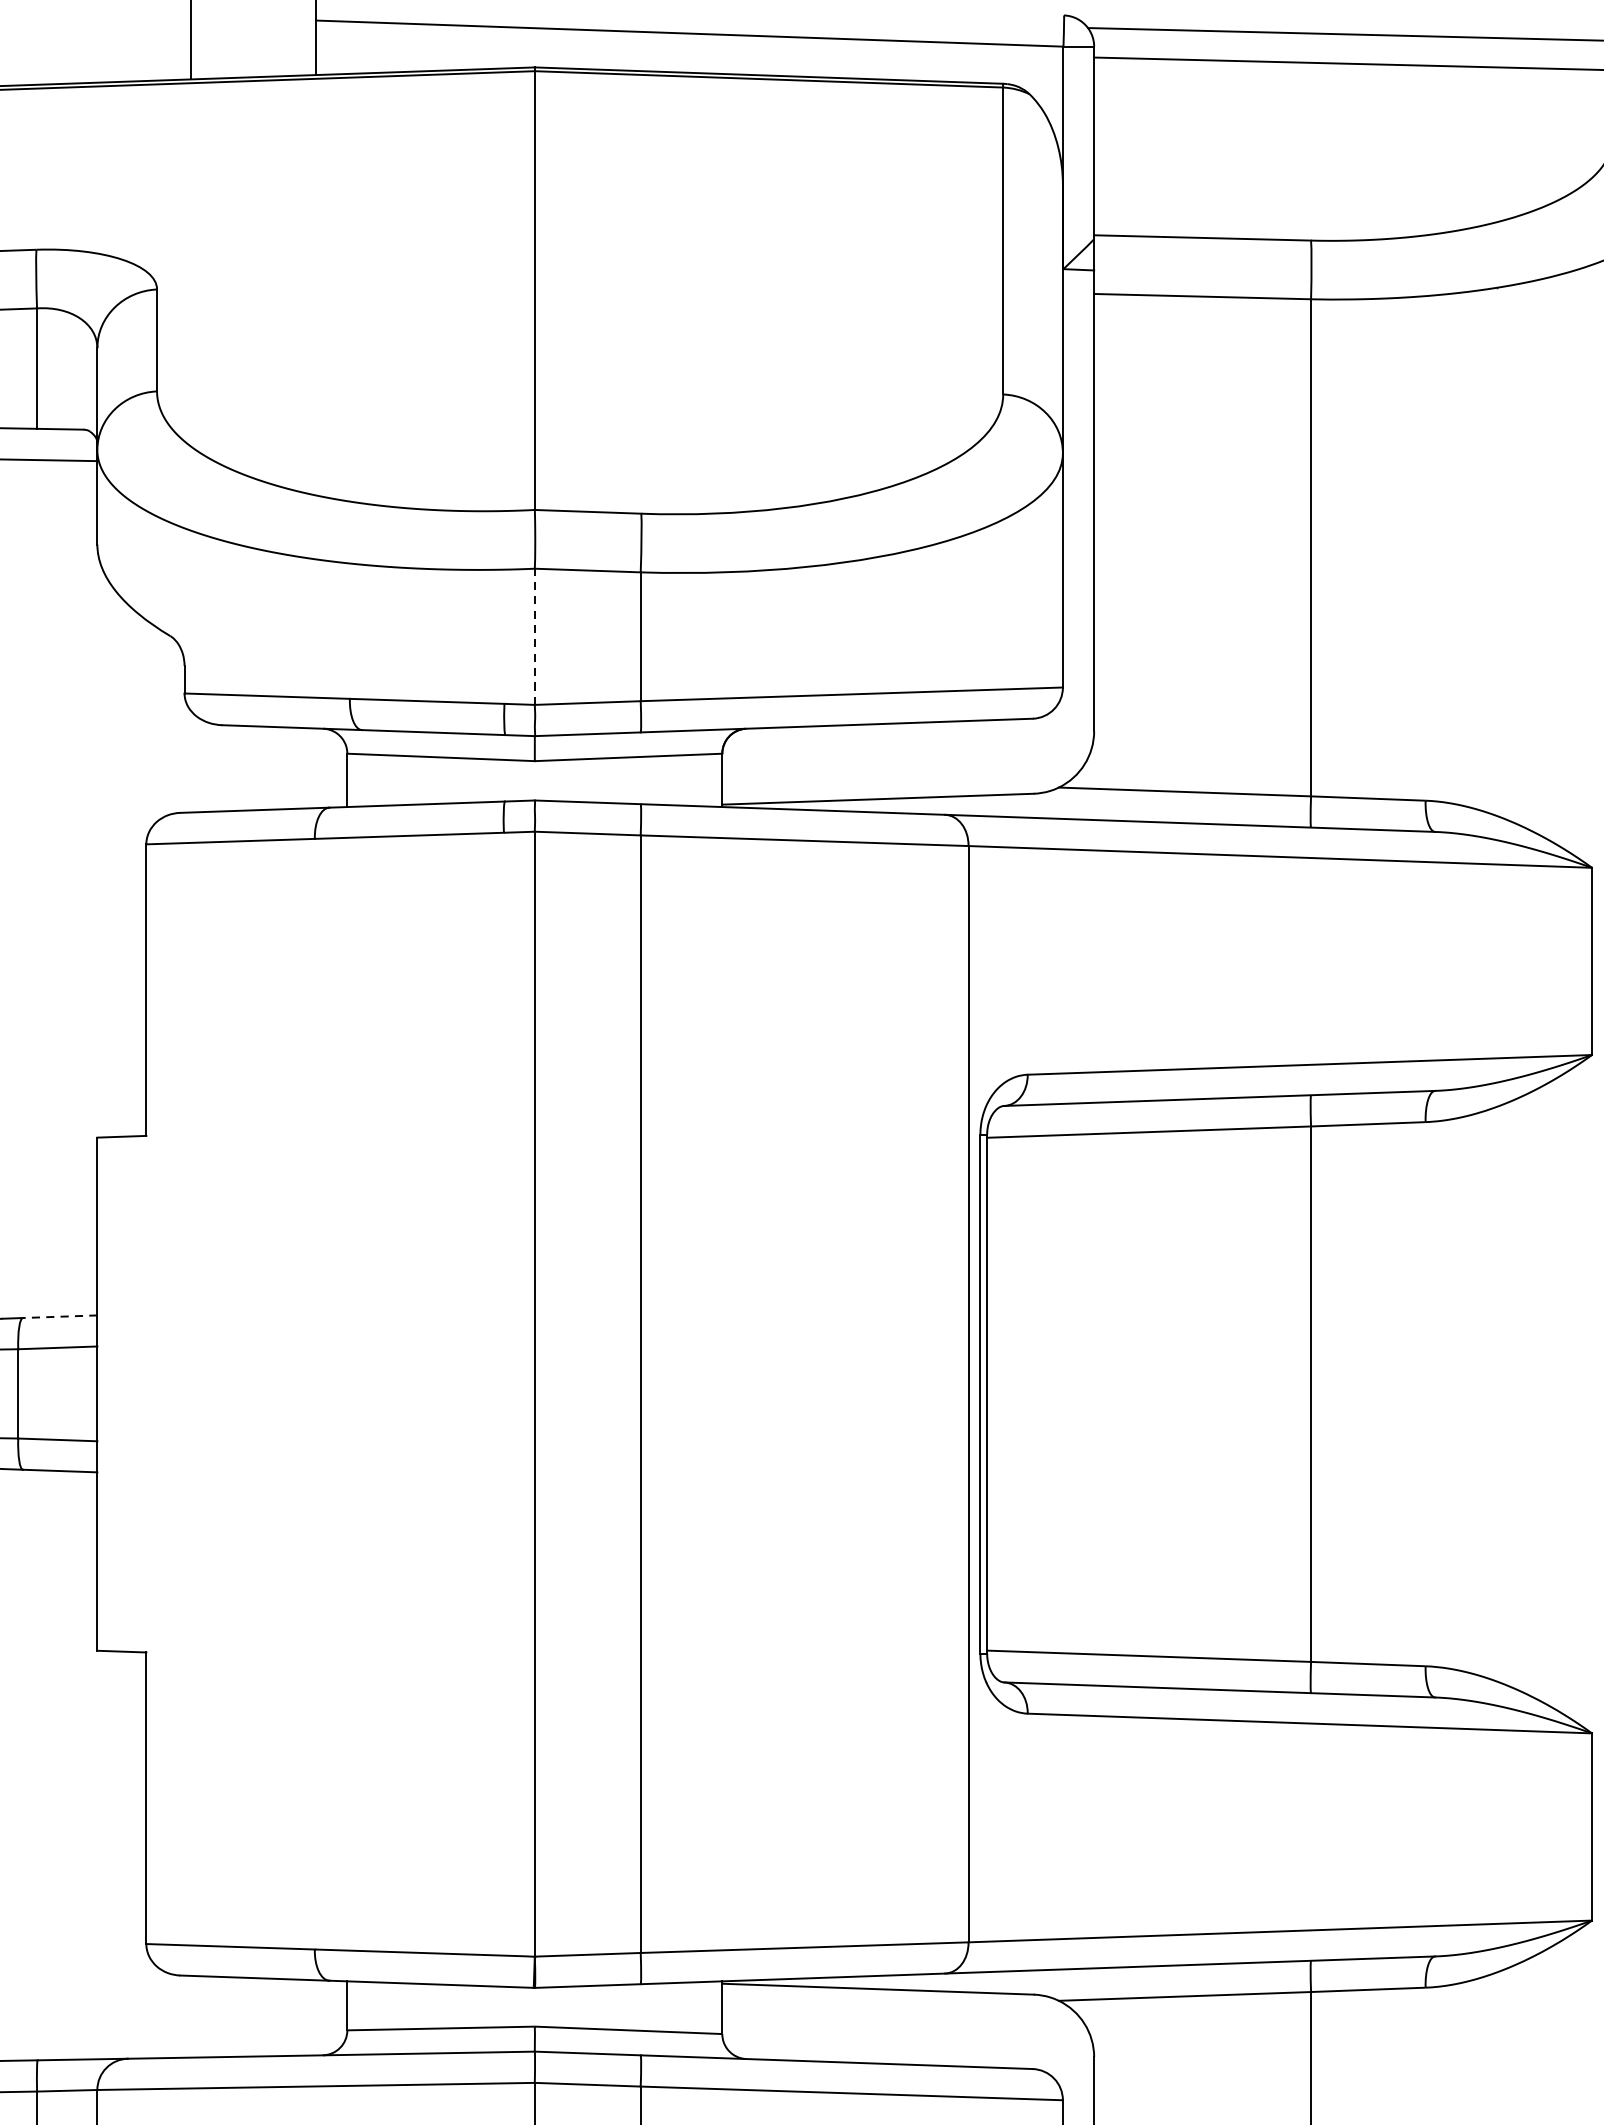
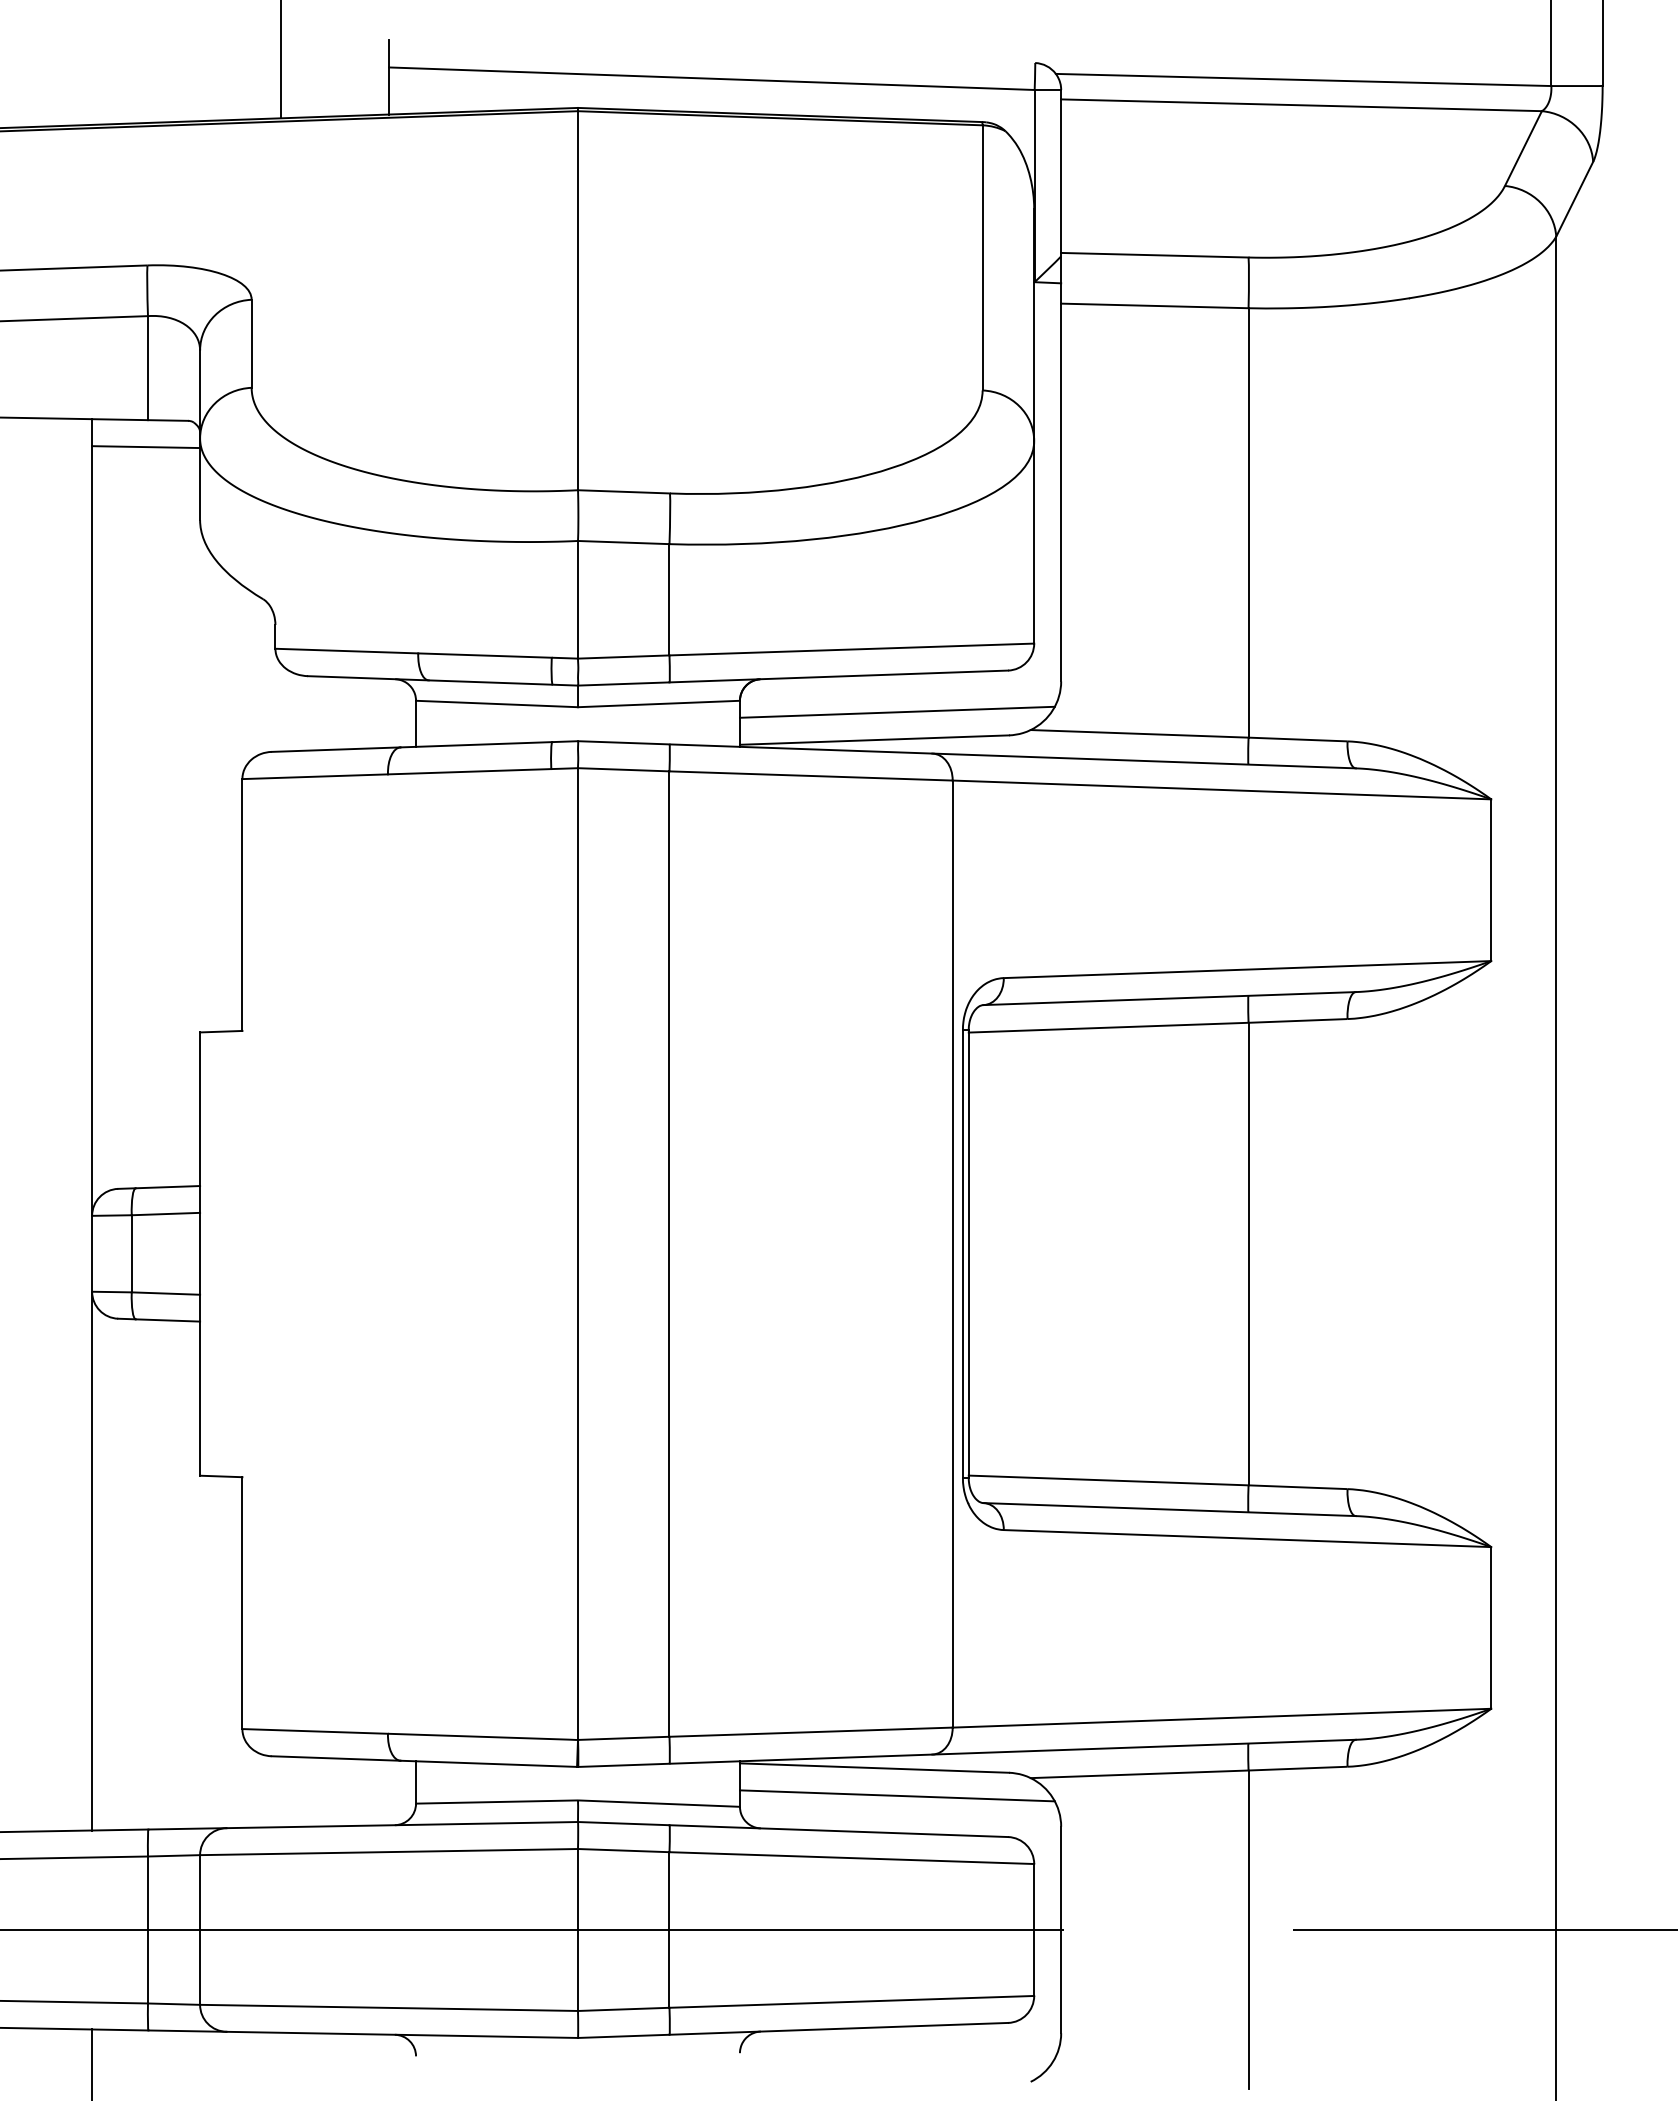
line: (535, 636) -> (578, 599), dashed -> solid
line: (903, 766) -> (896, 711), added
line: (59, 1317) -> (167, 1187), dashed -> solid
line: (903, 2020) -> (896, 1795), added

